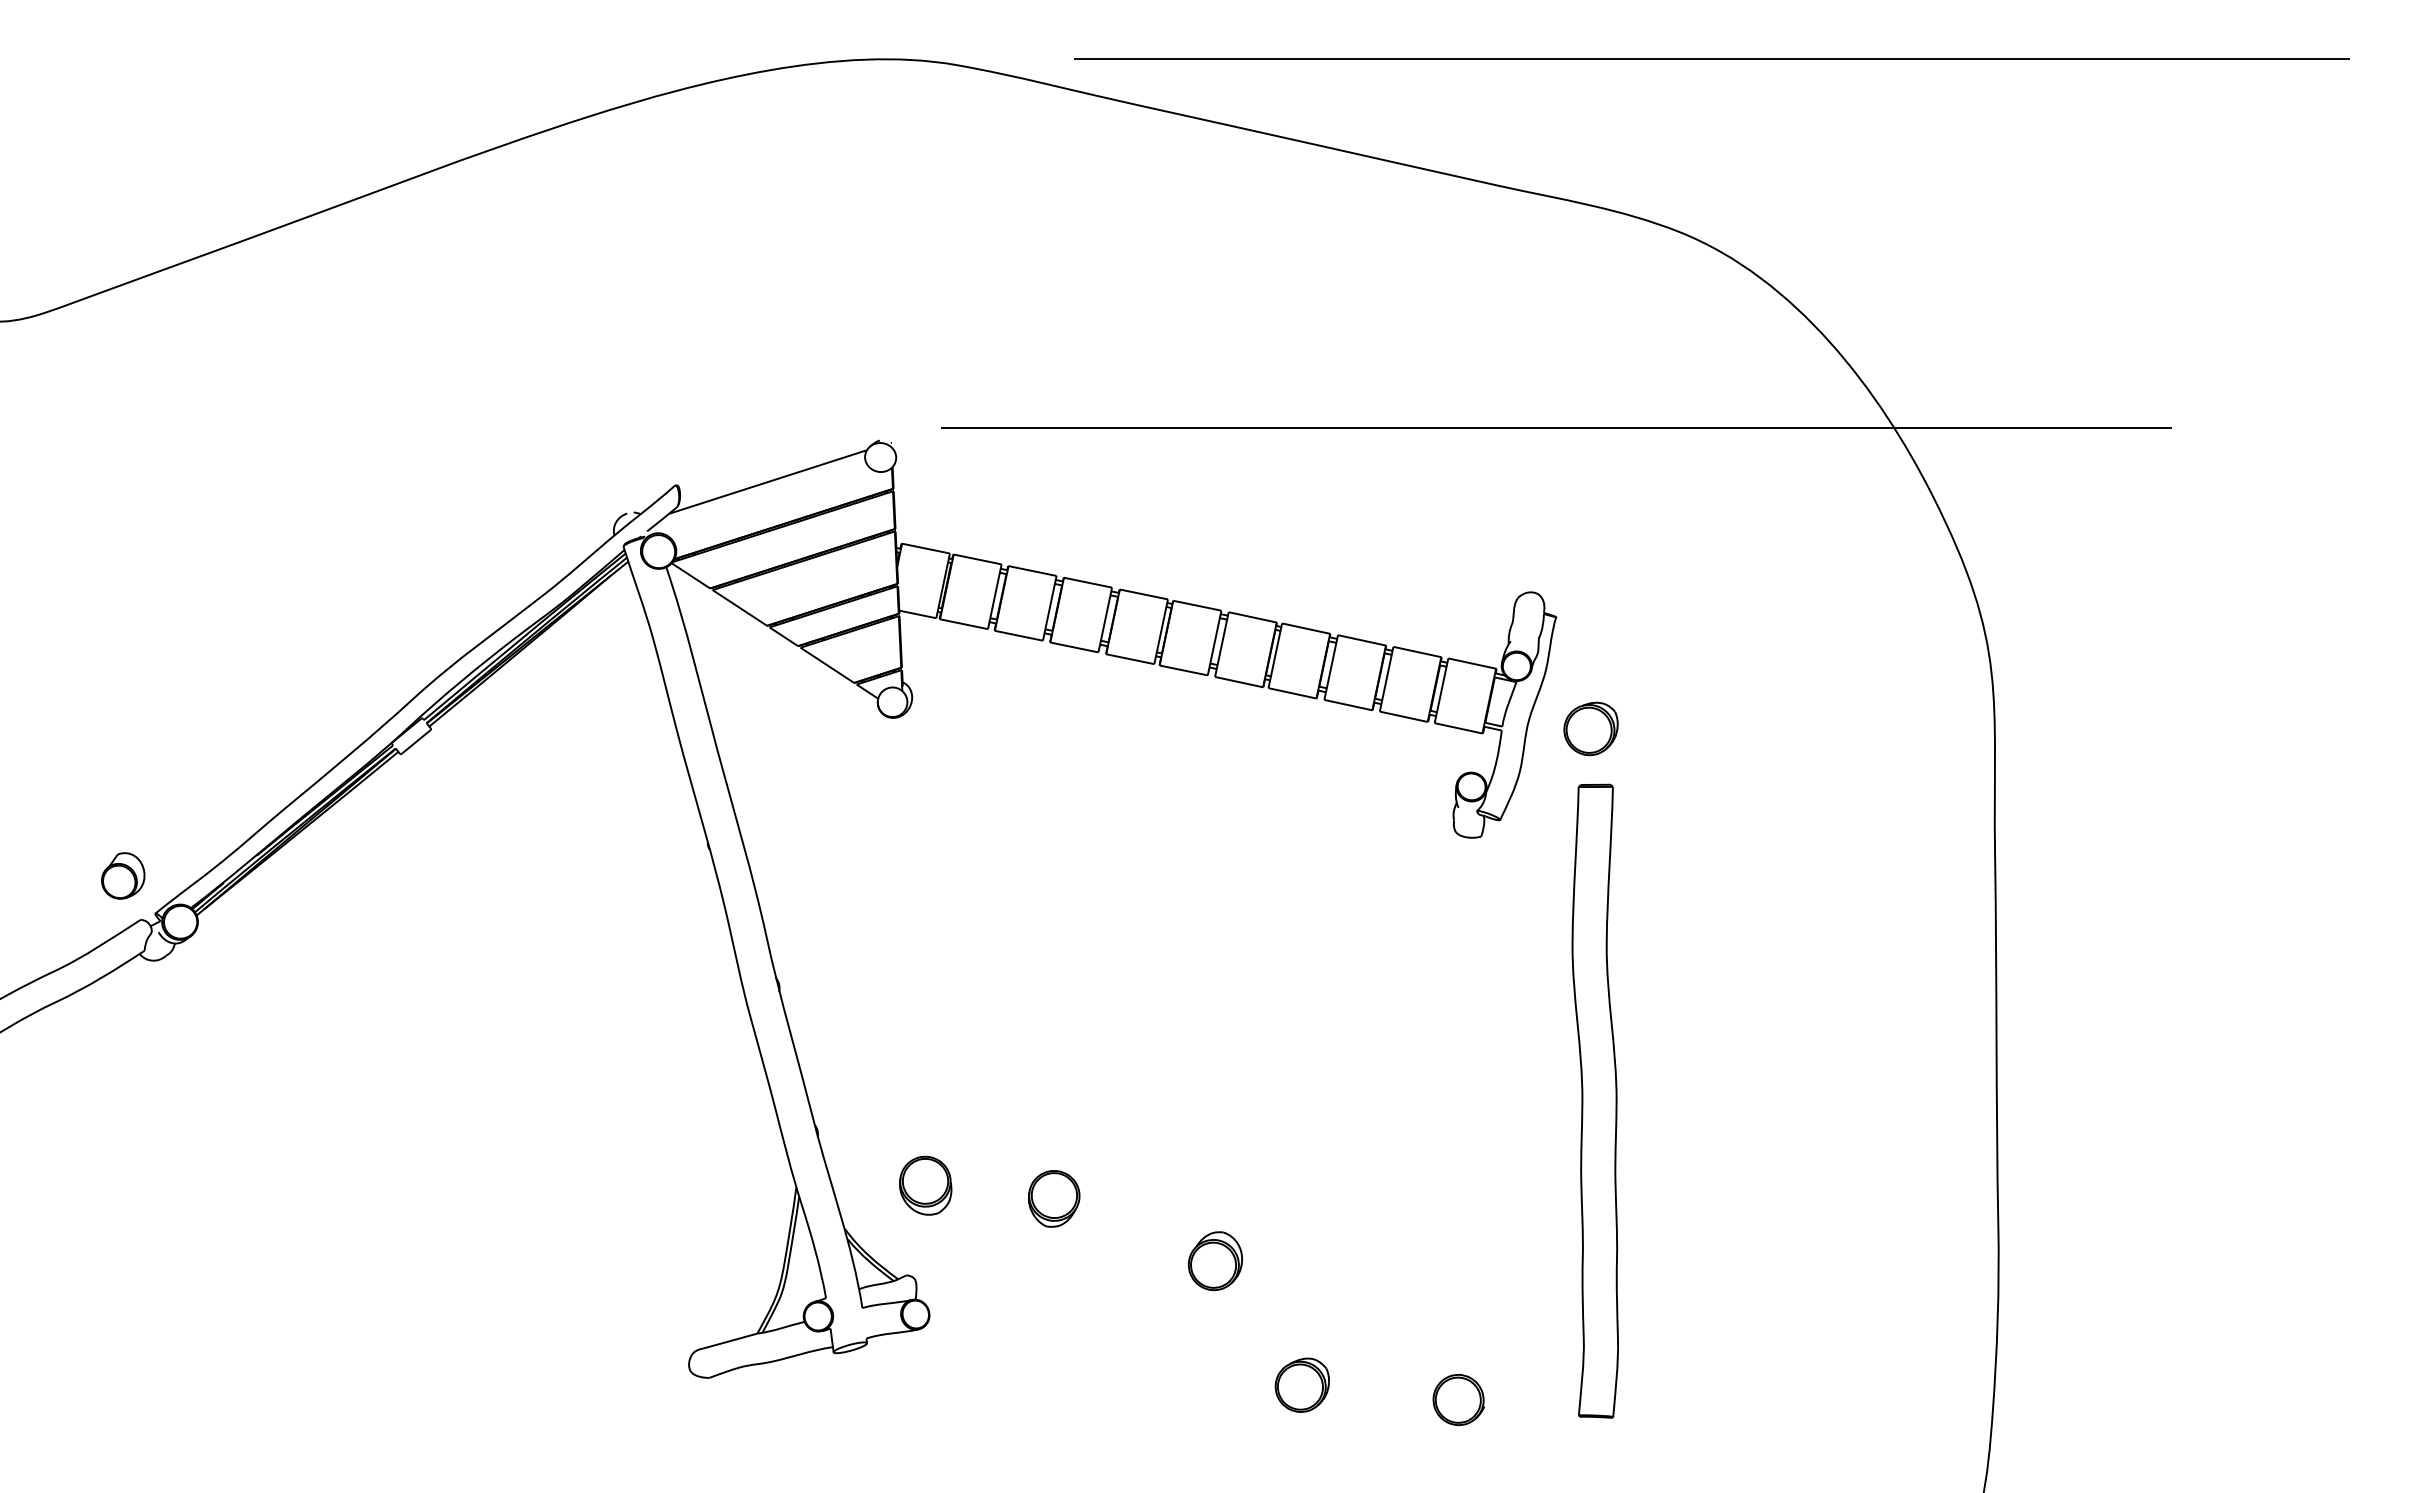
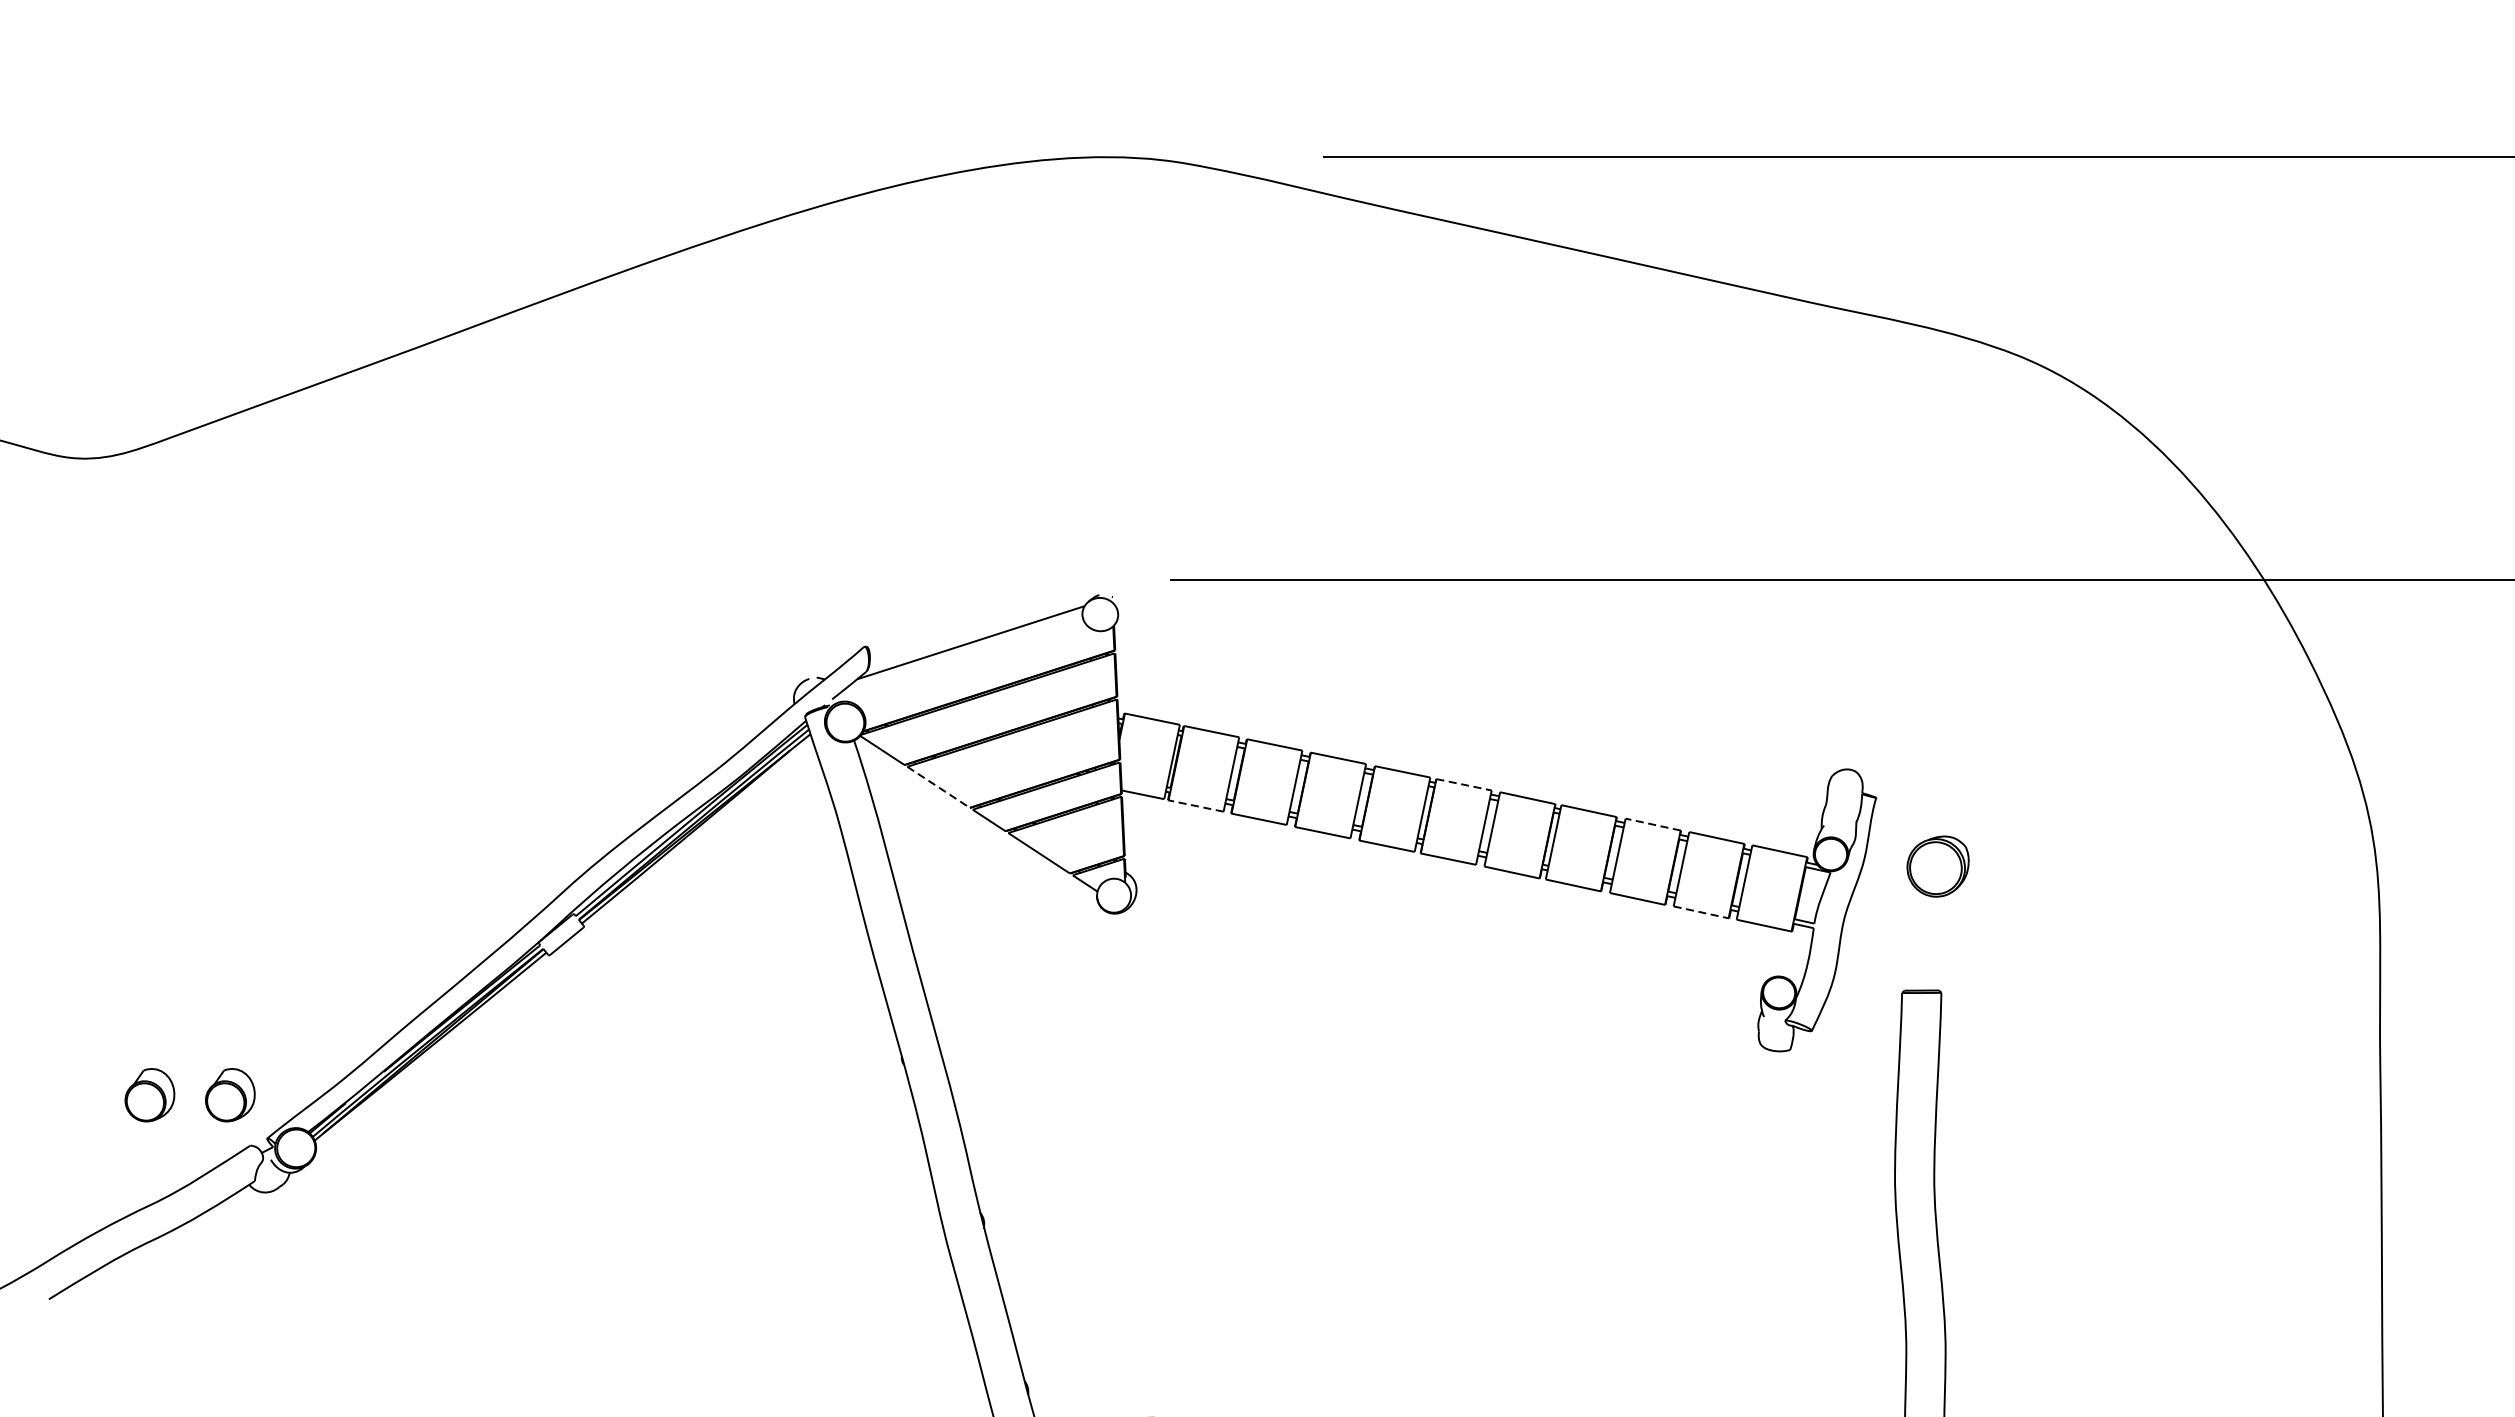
line: (1197, 605) -> (1464, 784), solid -> dashed
line: (739, 607) -> (938, 786), solid -> dashed
line: (963, 624) -> (1195, 806), solid -> dashed
line: (1361, 640) -> (1652, 824), solid -> dashed
line: (1404, 716) -> (1702, 912), solid -> dashed
part: (1590, 728) -> (1937, 866), moved
part: (53, 875) -> (150, 1094), added

